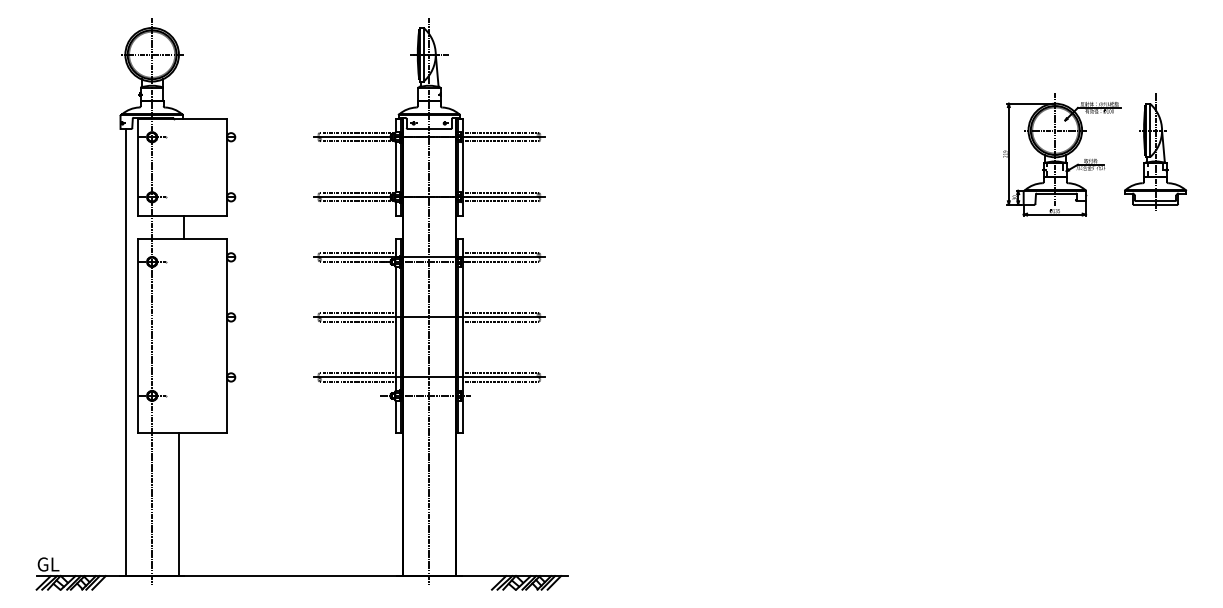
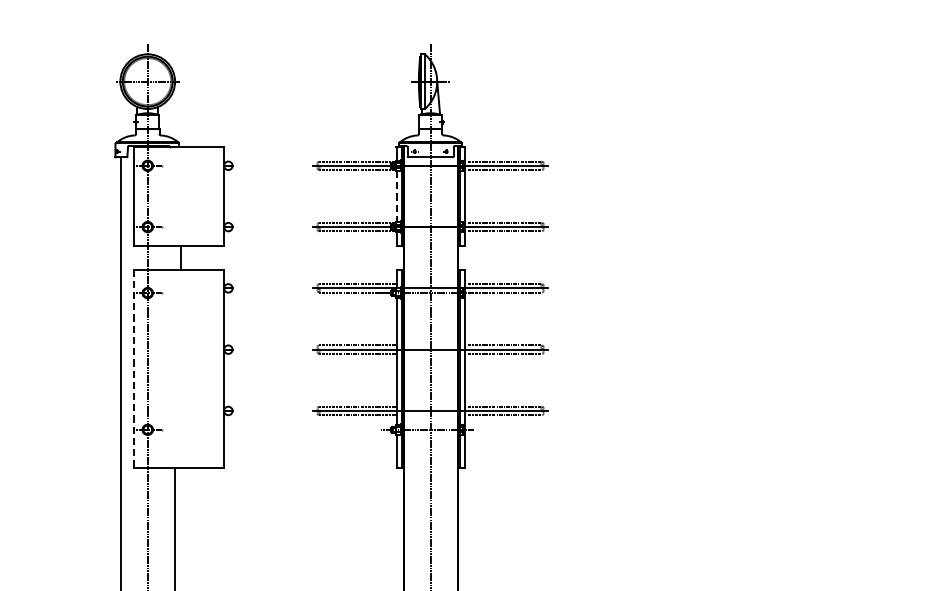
line: (395, 167) -> (396, 196), solid -> dashed
line: (138, 335) -> (133, 368), solid -> dashed

